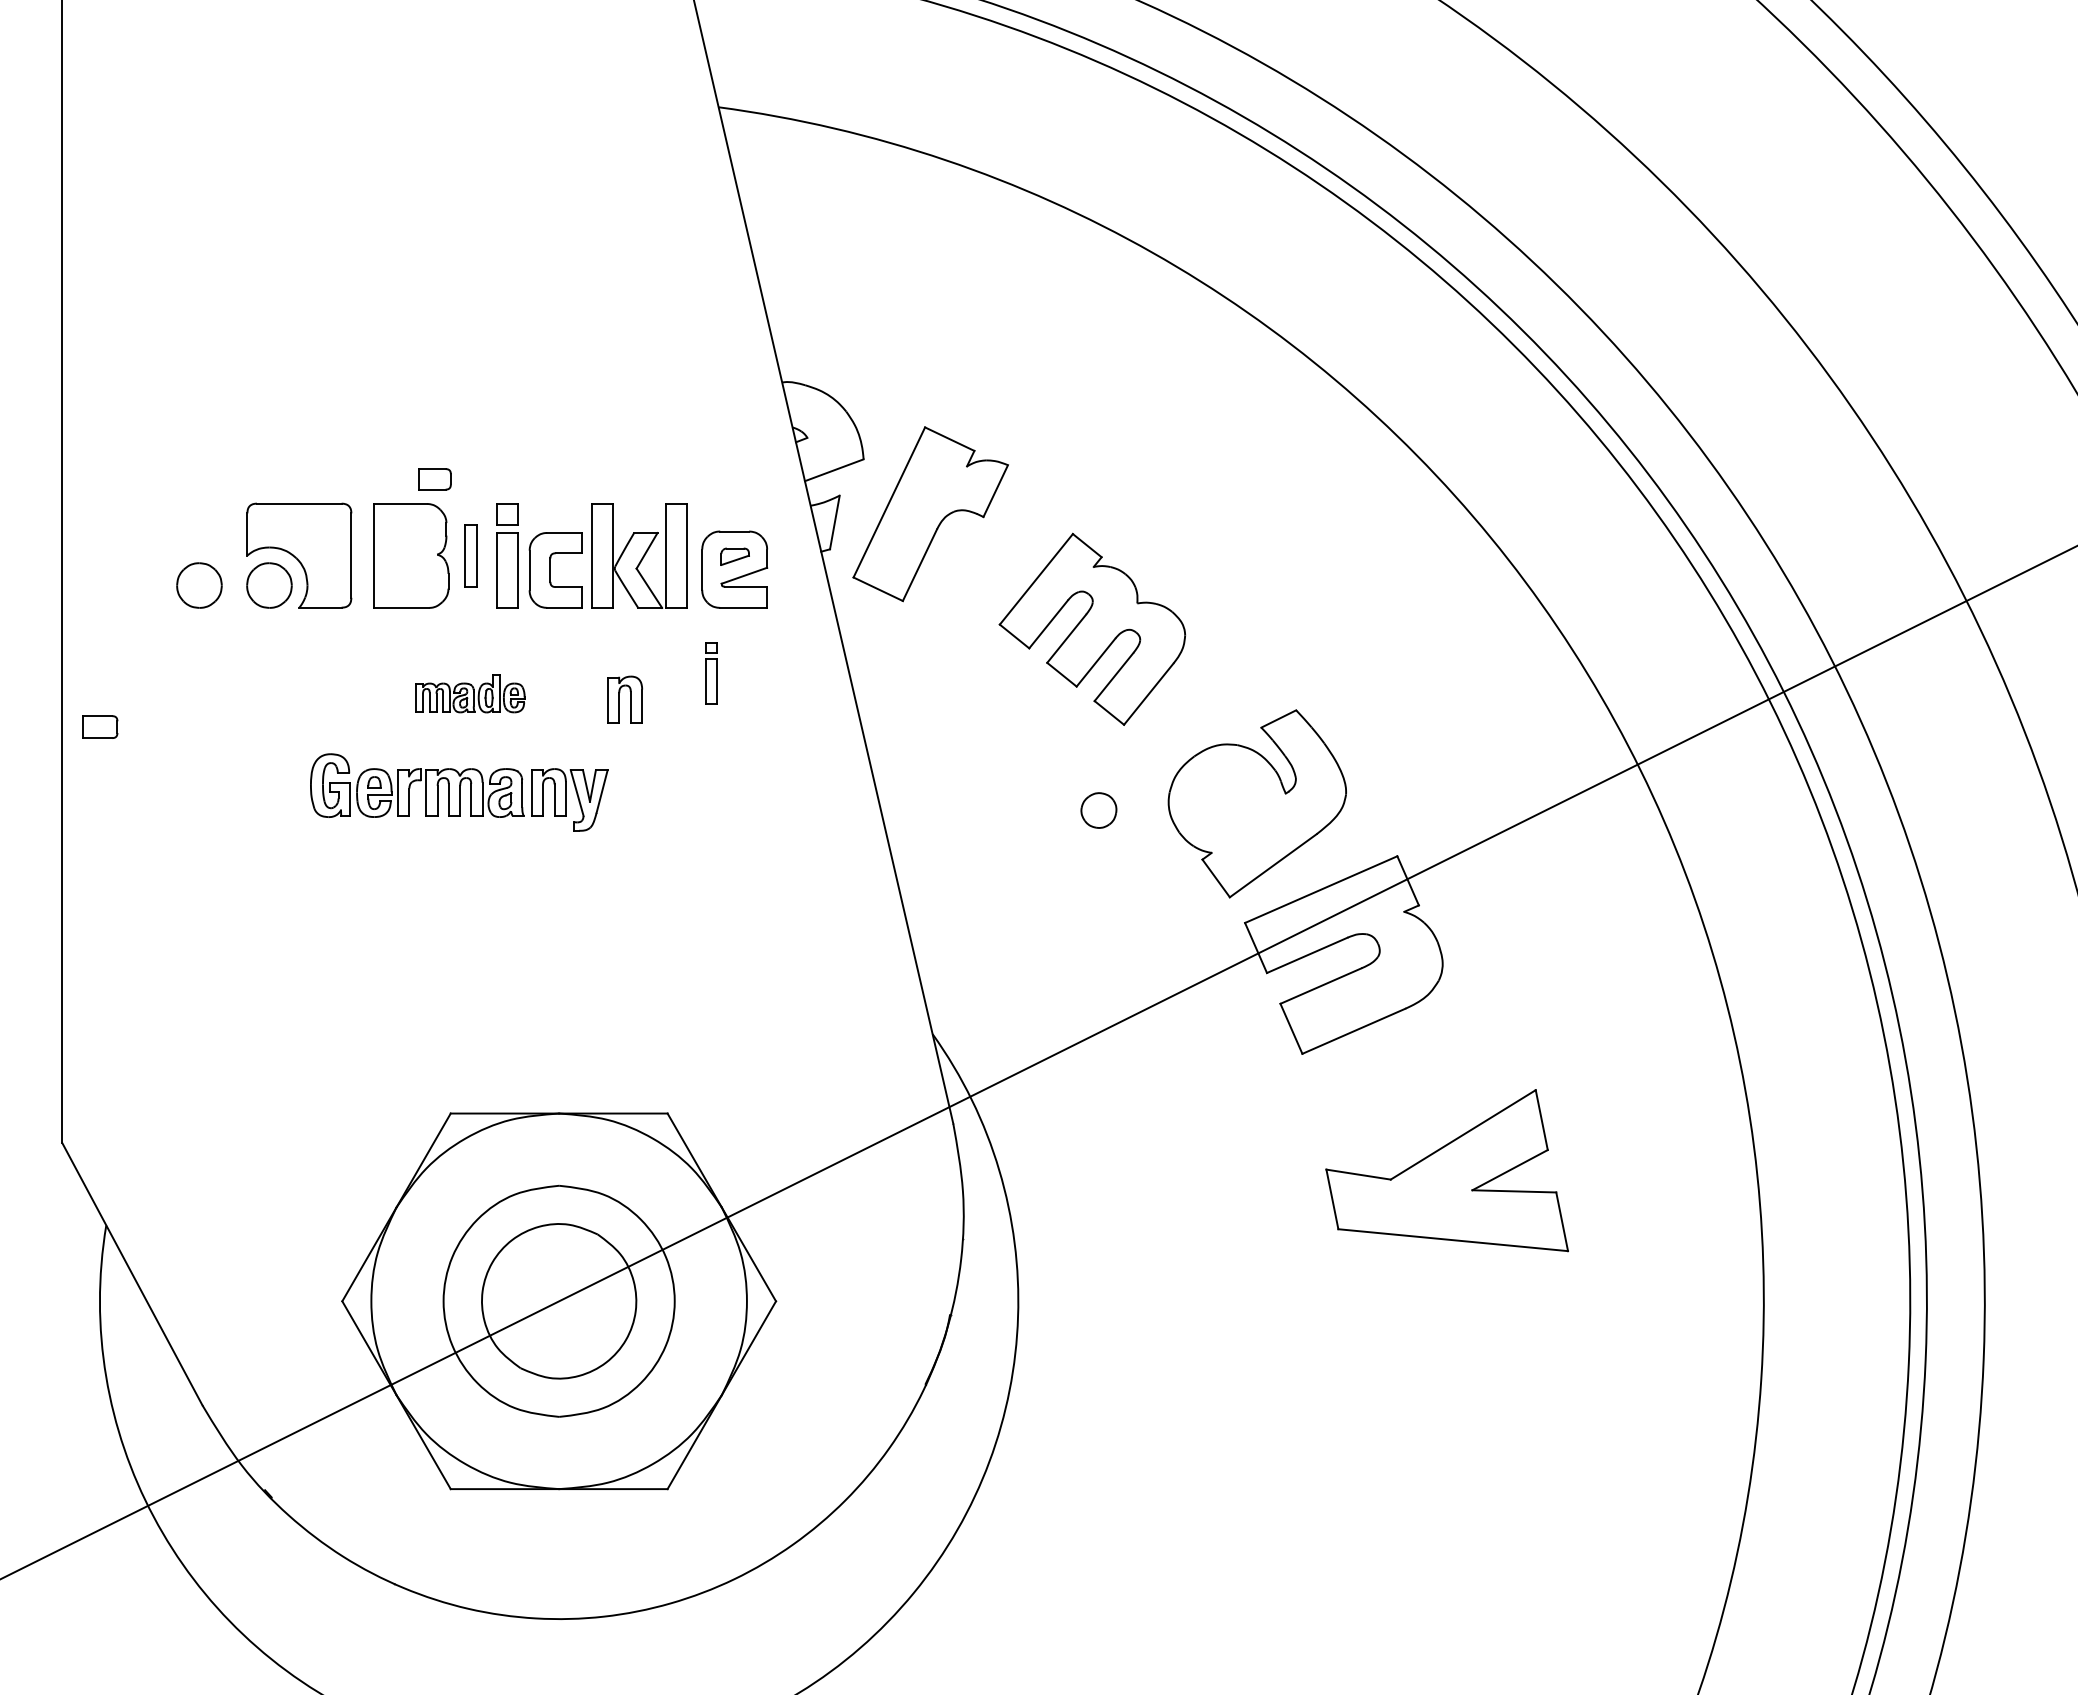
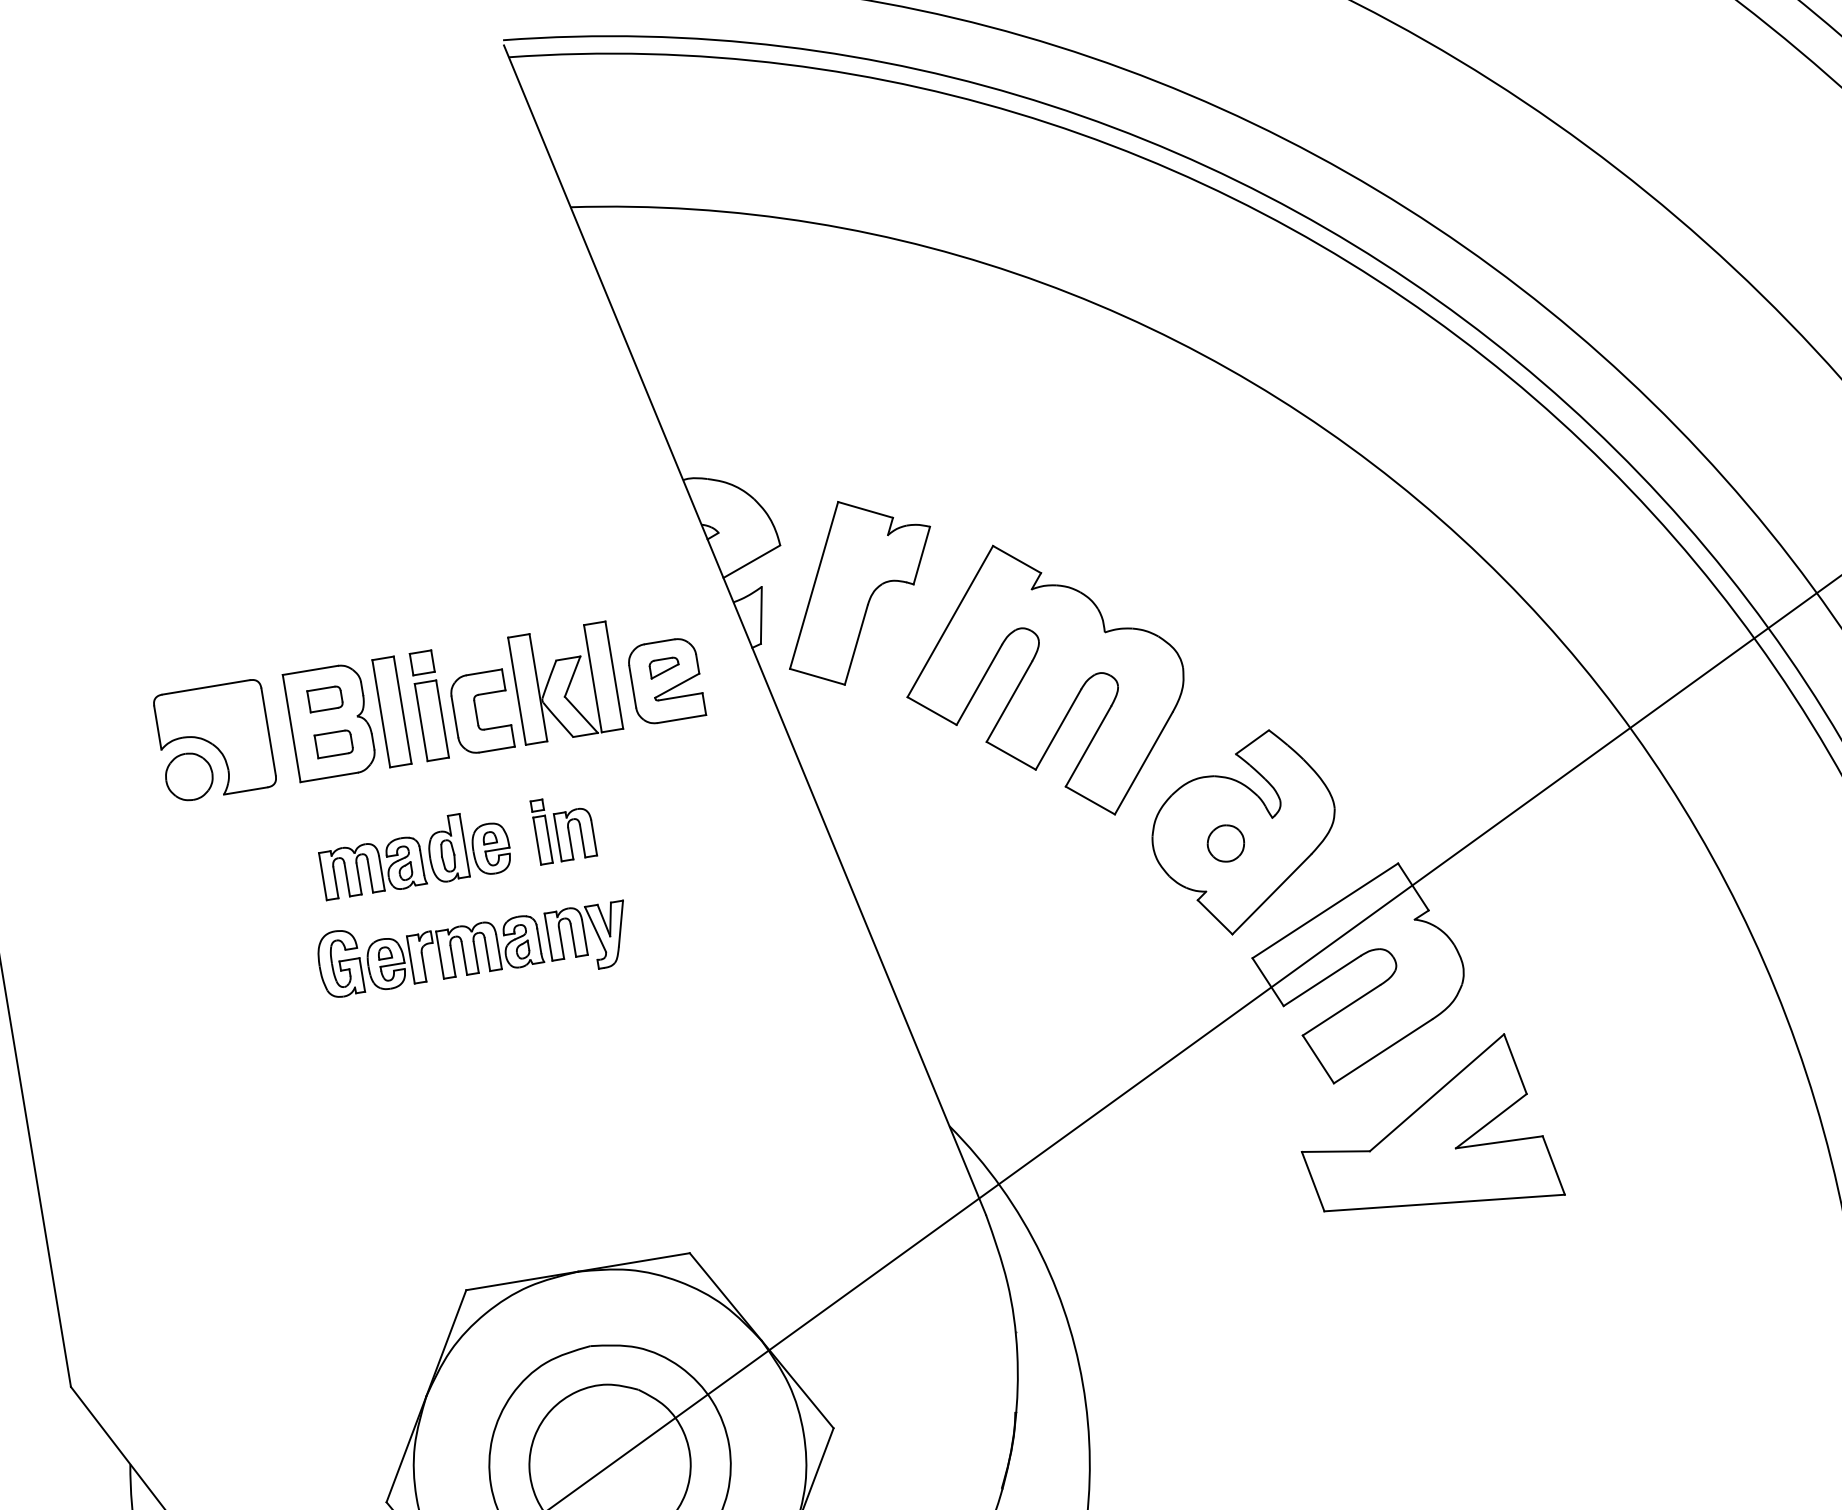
part: (434, 479) -> (324, 699), moved
part: (470, 555) -> (391, 711), size x1.67
part: (199, 585) -> (117, 788), removed
part: (1092, 629) -> (1045, 681), size x1.43
part: (711, 673) -> (541, 831), moved
part: (470, 693) -> (414, 853), size x1.67
part: (100, 726) -> (334, 743), moved
part: (459, 792) -> (474, 948), moved
part: (1098, 810) -> (1225, 843), moved
part: (1446, 1170) -> (1425, 1132), moved

